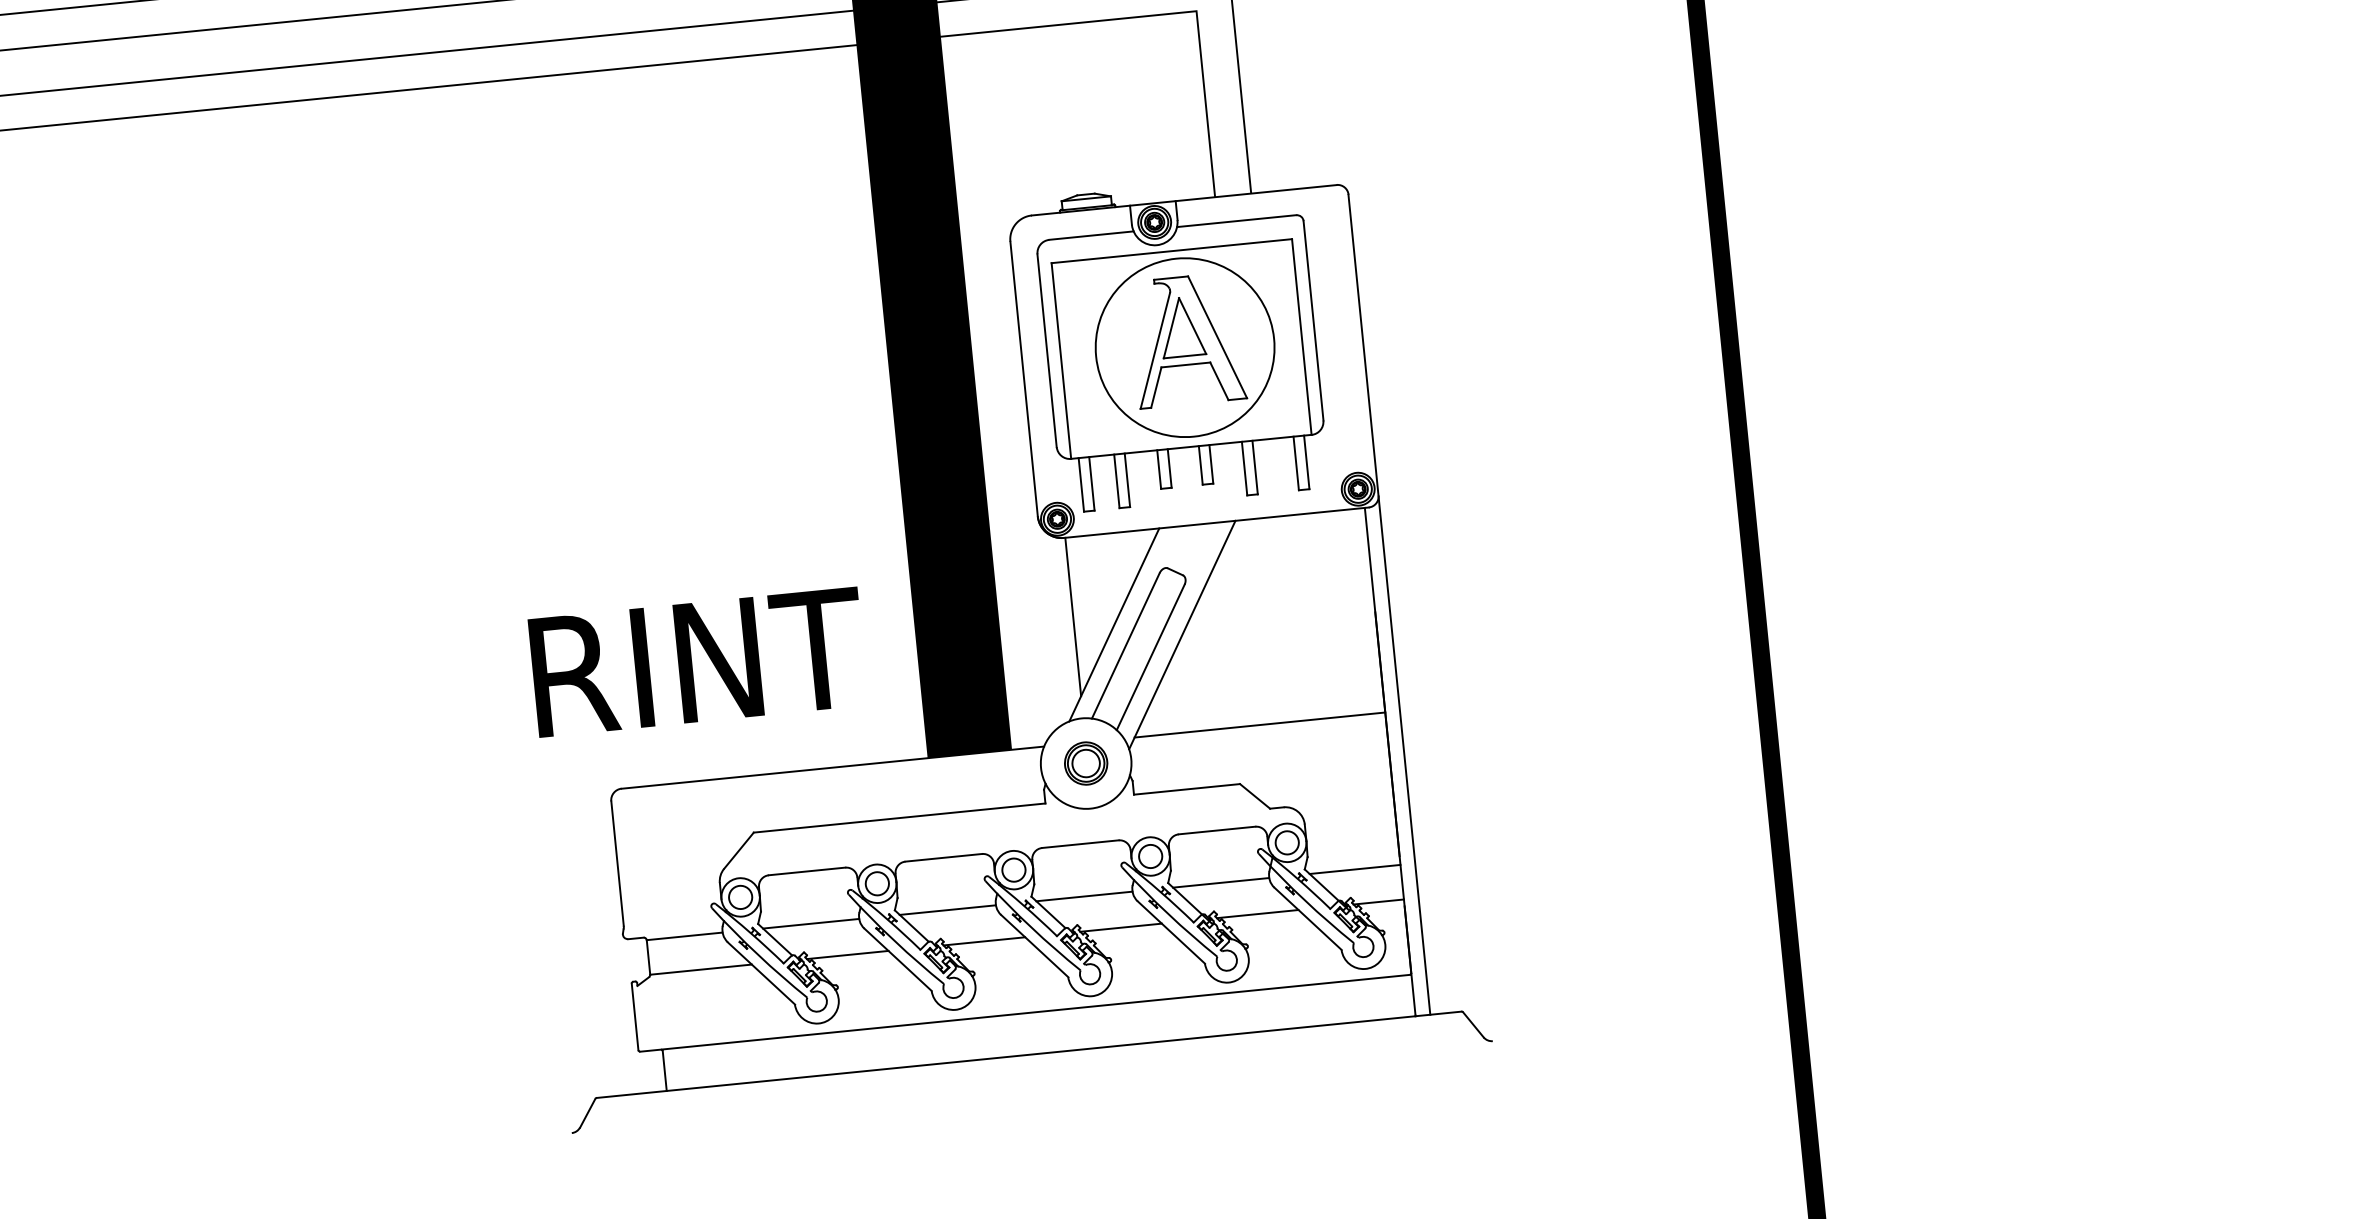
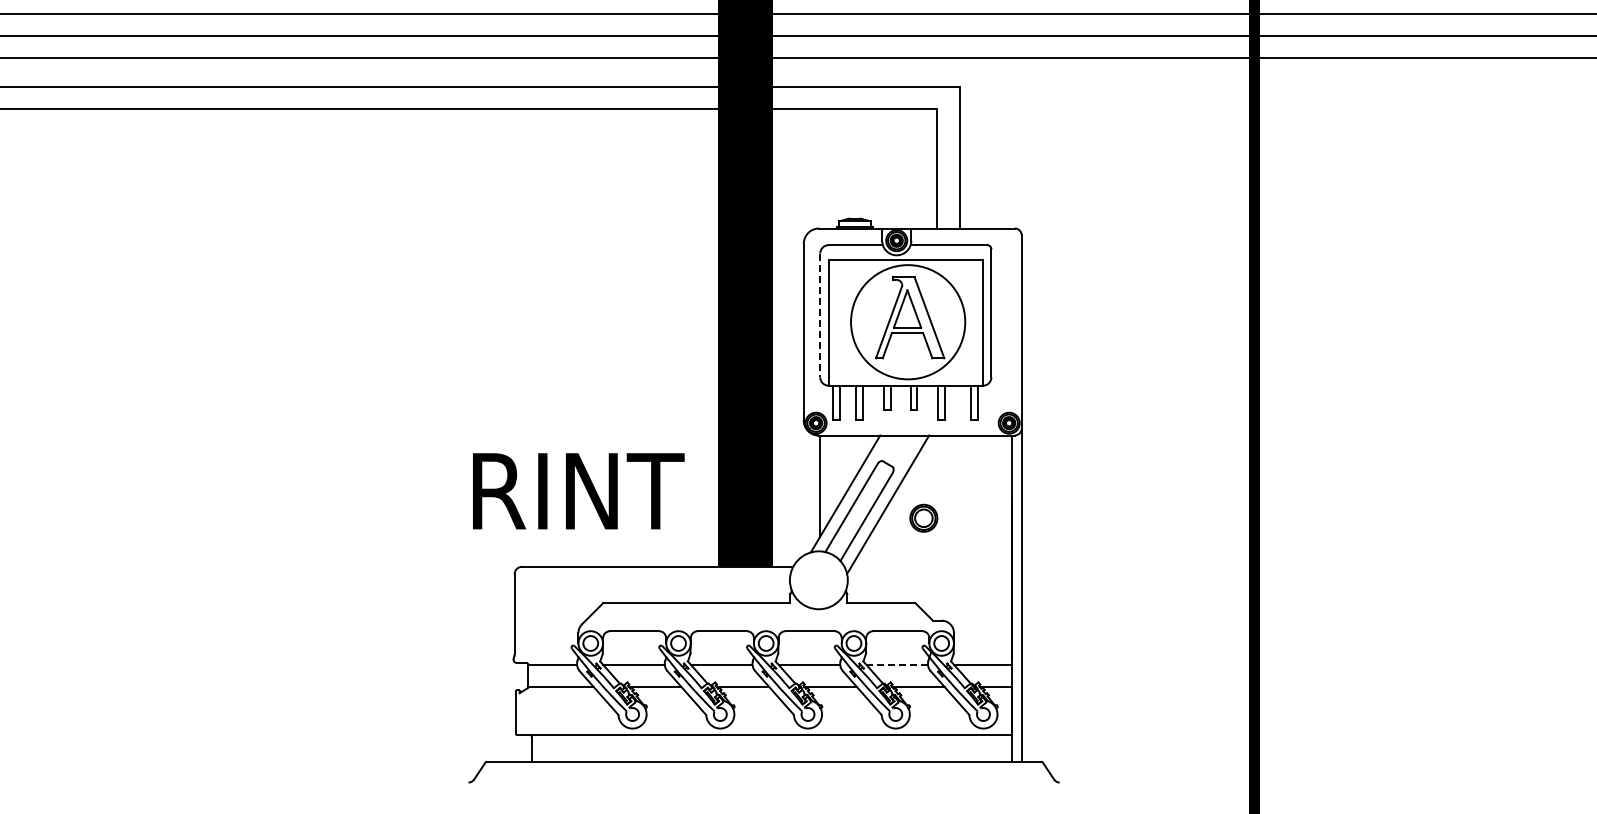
line: (1047, 350) -> (820, 315), solid -> dashed
line: (1259, 724) -> (931, 566), removed
part: (1085, 762) -> (923, 517), moved
line: (1221, 882) -> (897, 664), solid -> dashed

